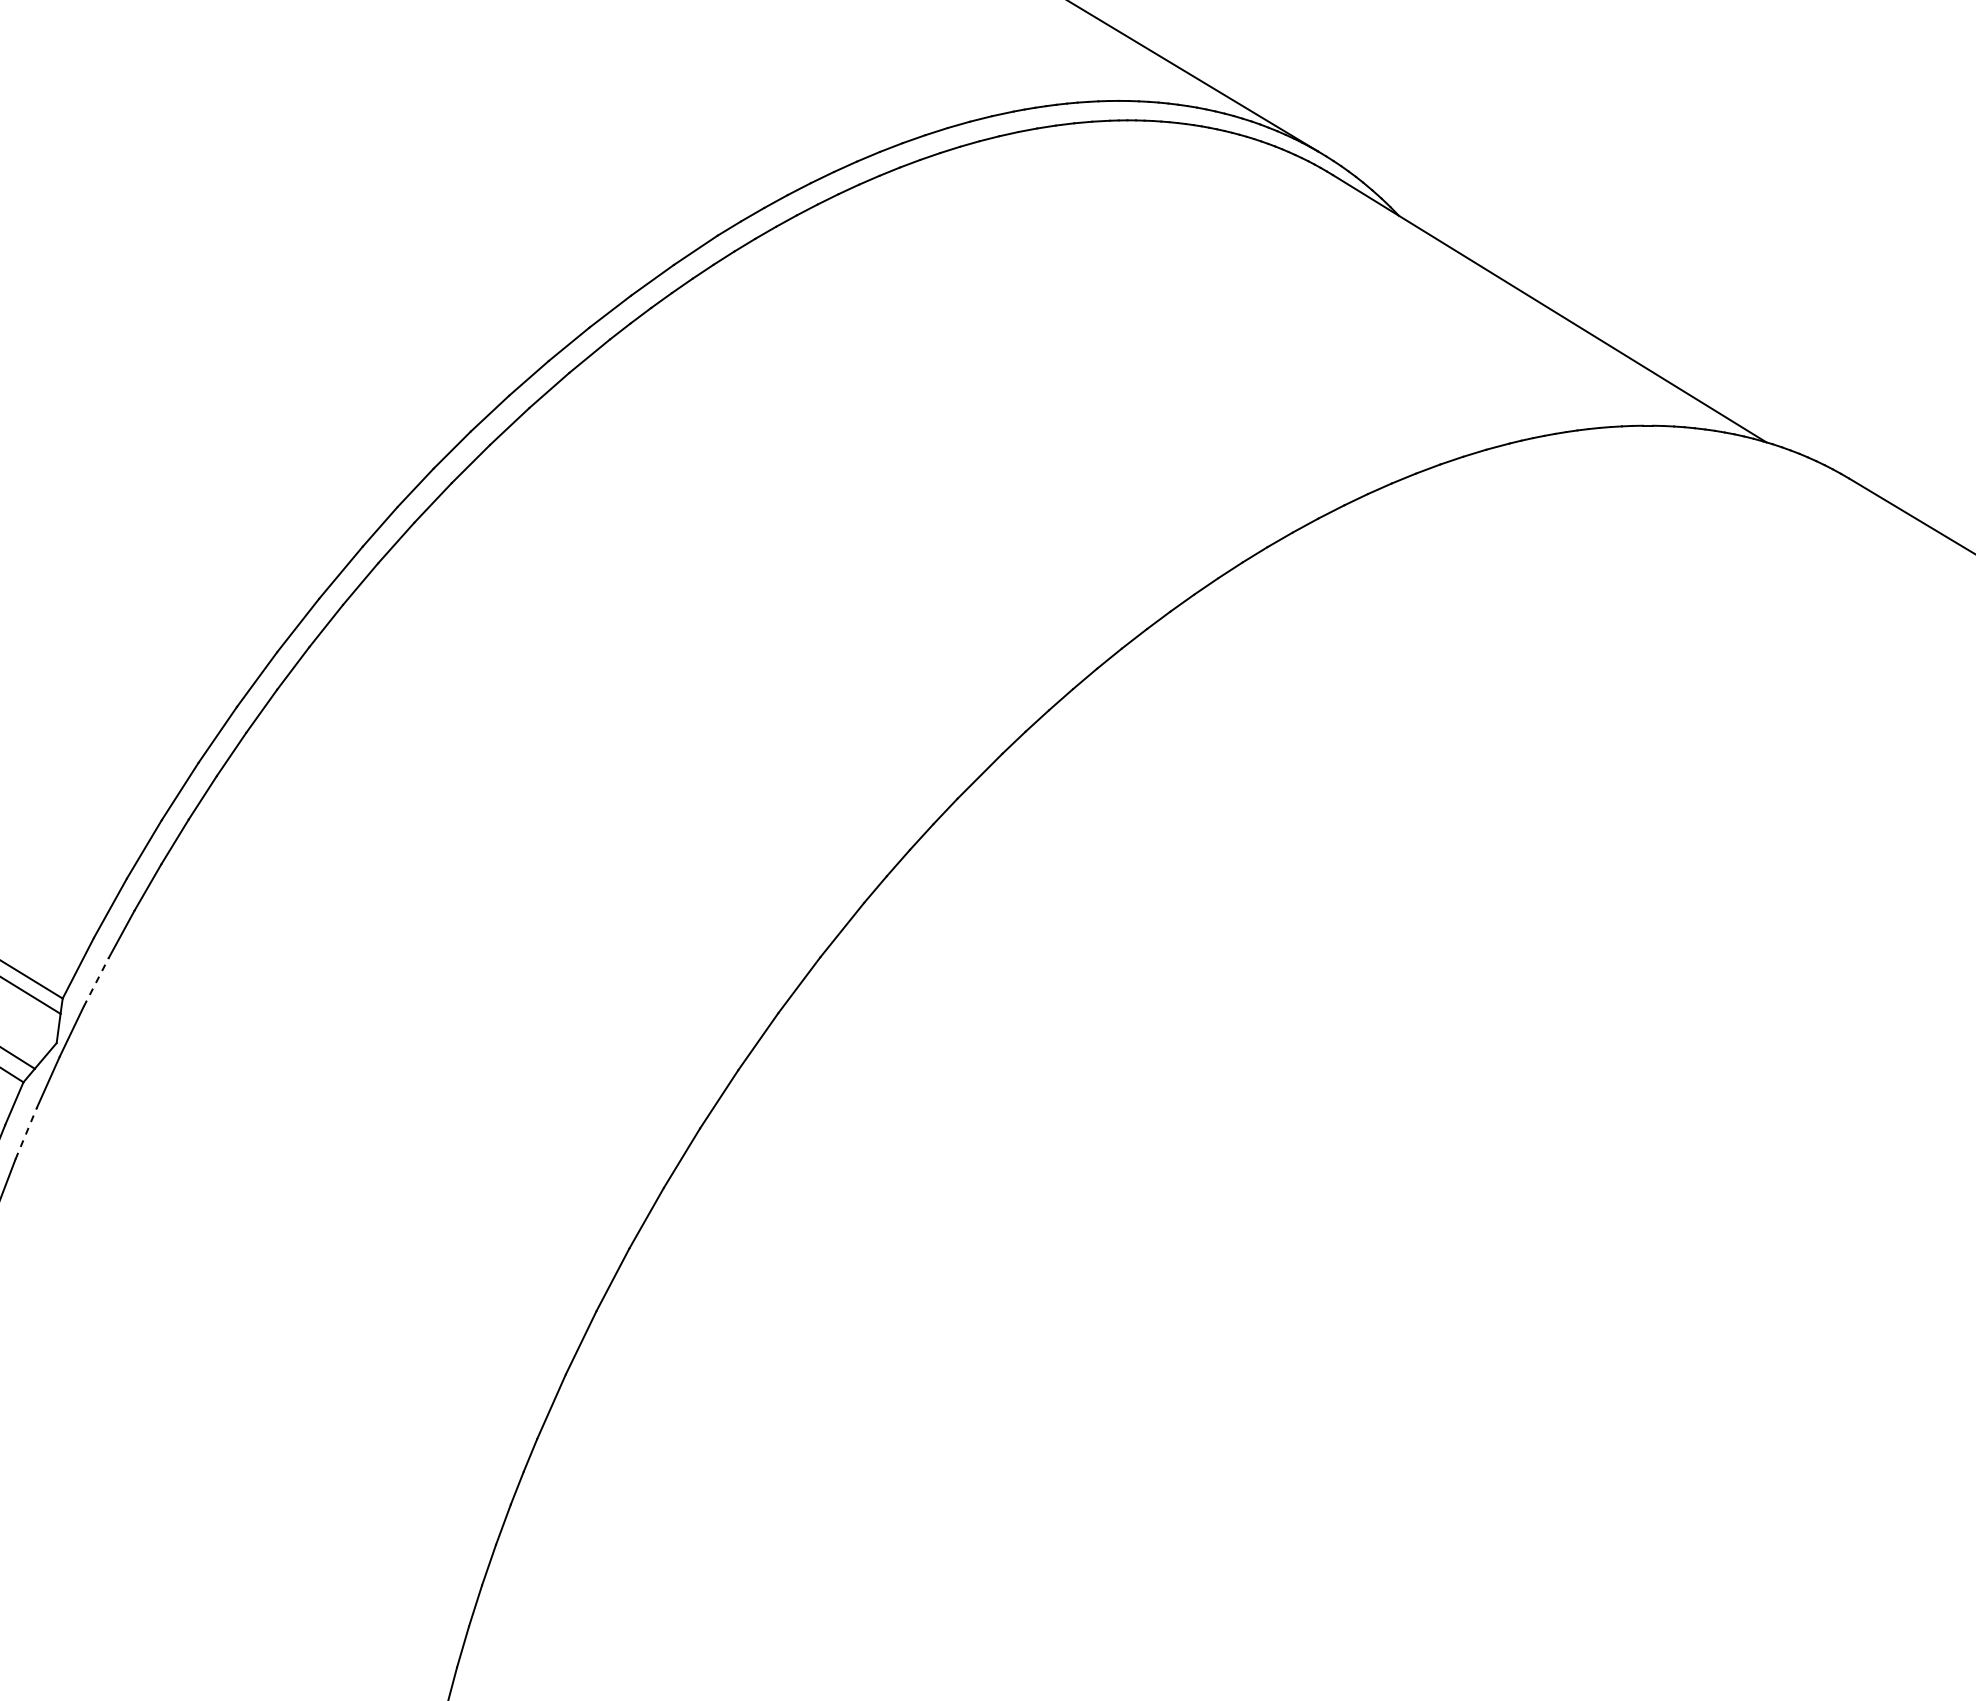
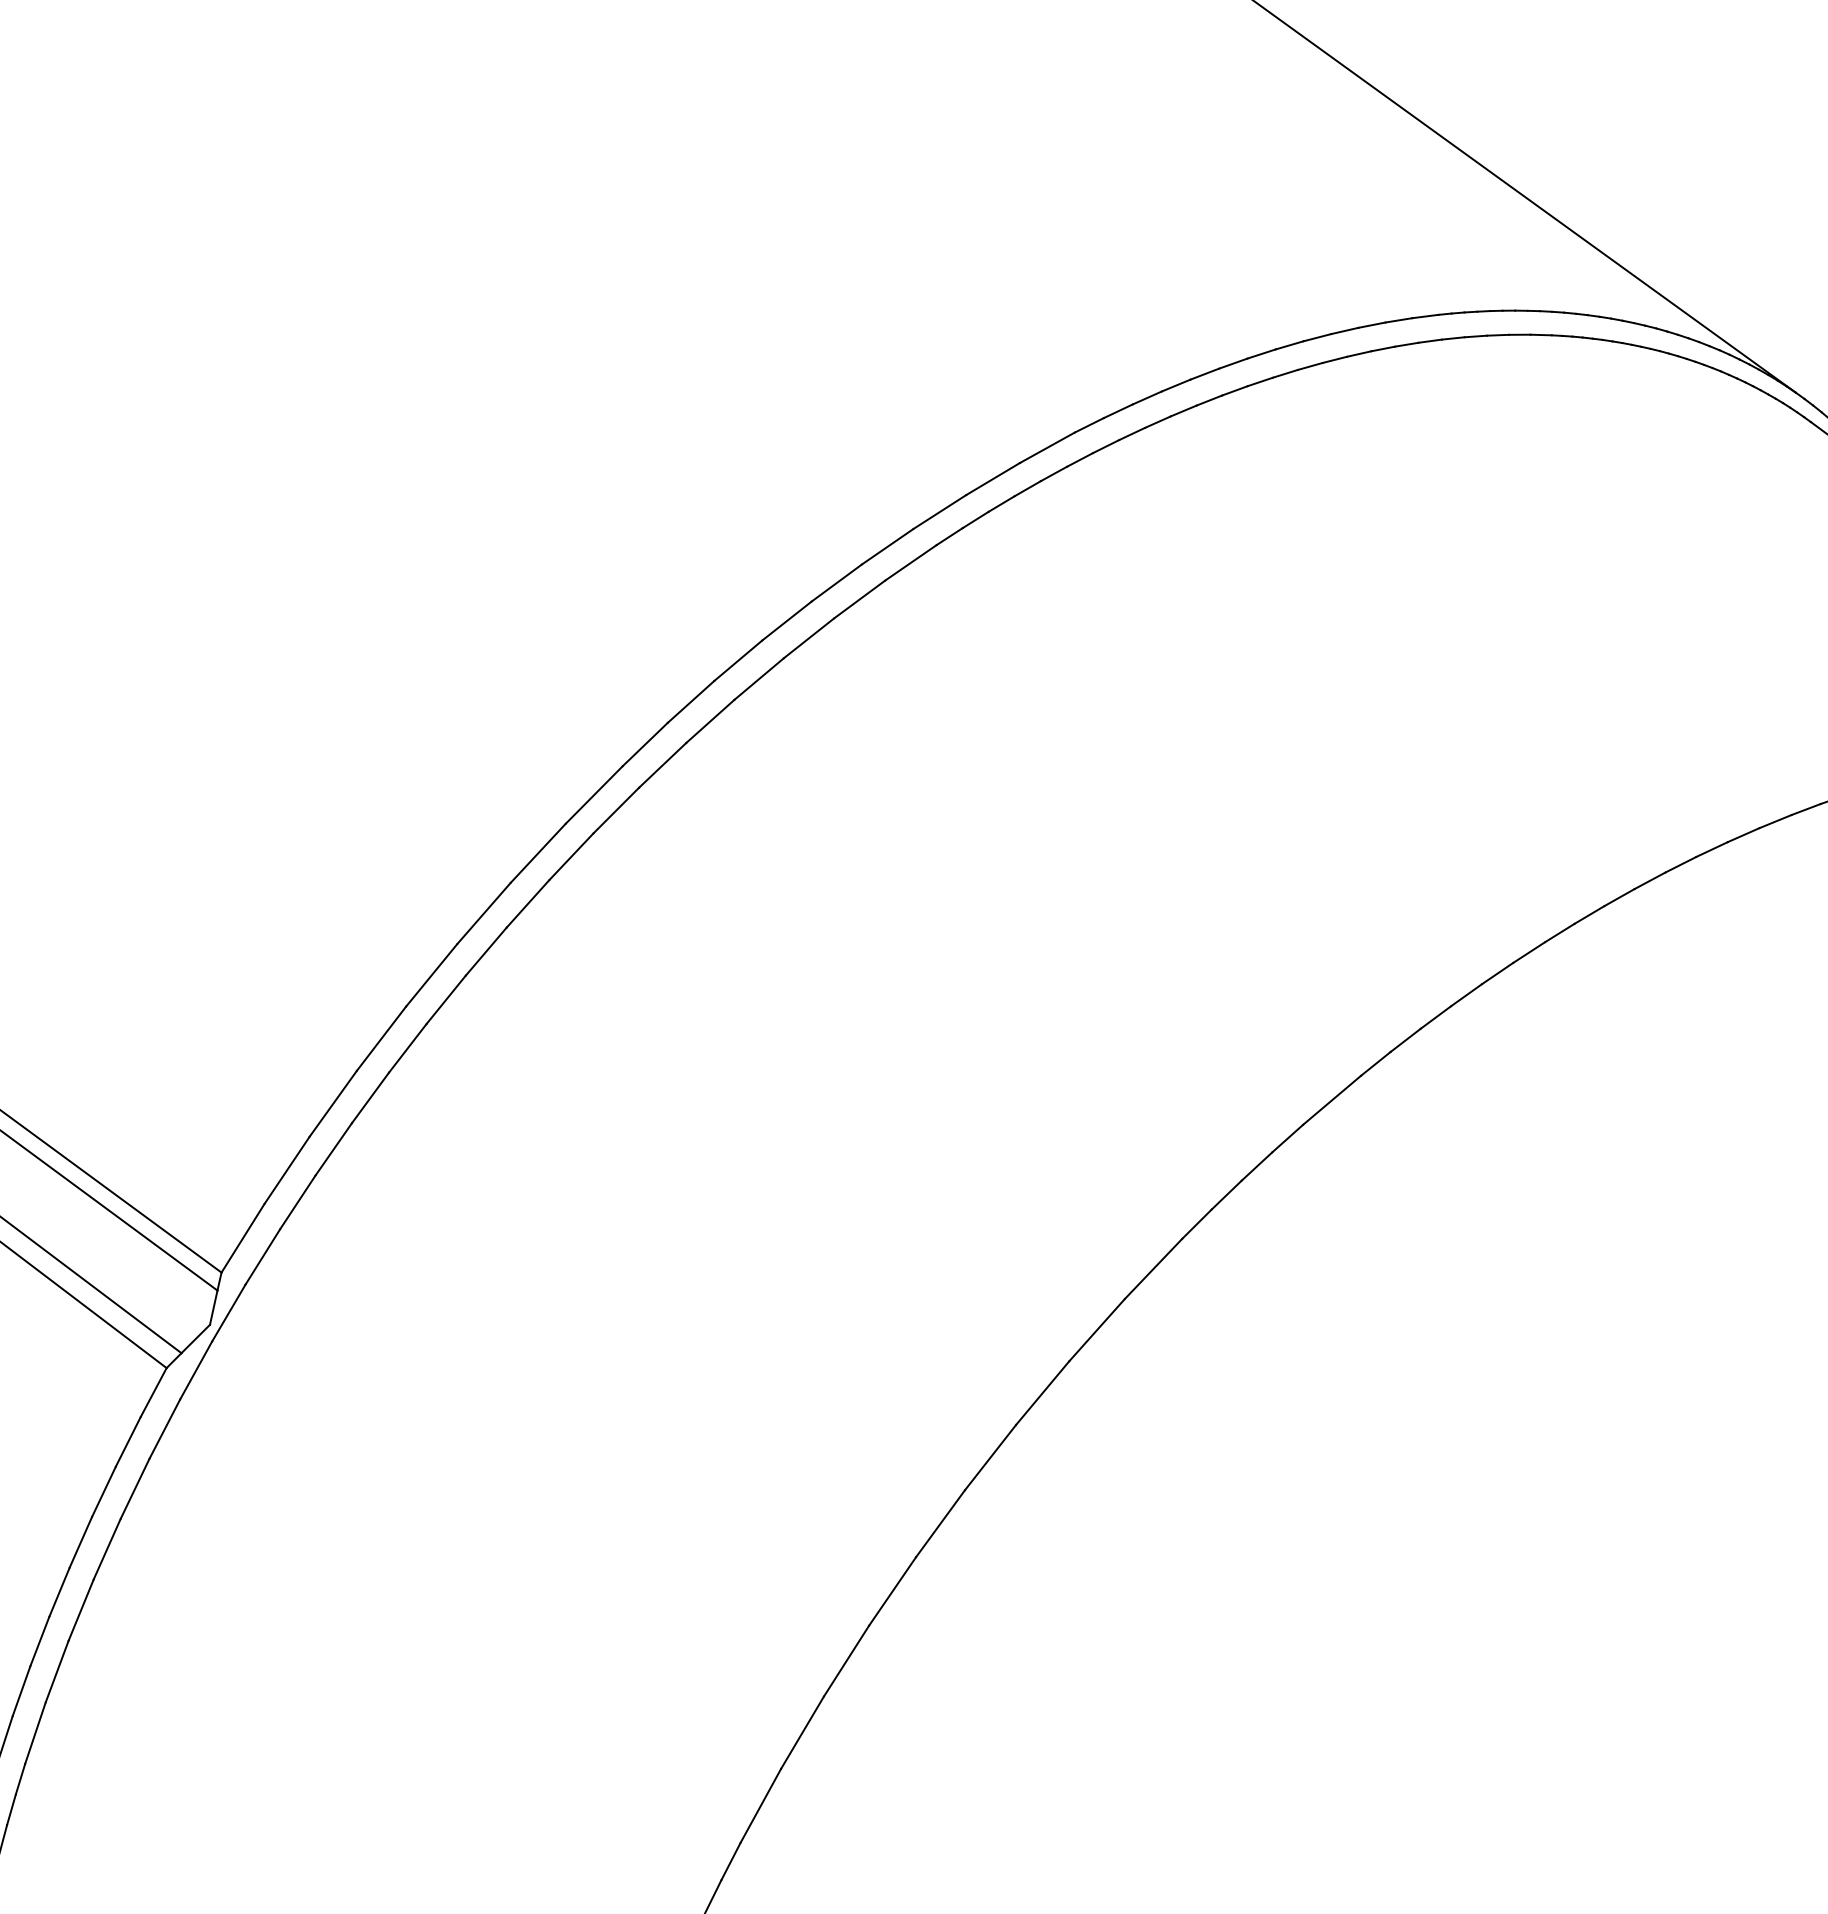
line: (96, 982) -> (263, 1256), dashed -> solid
line: (26, 1133) -> (165, 1429), dashed -> solid

